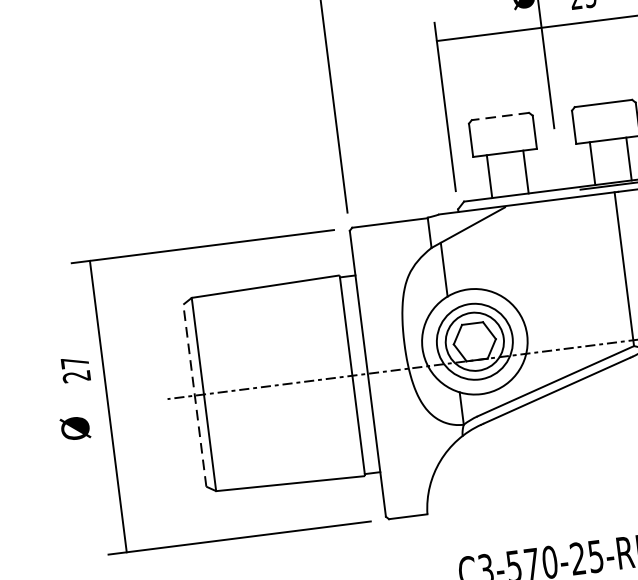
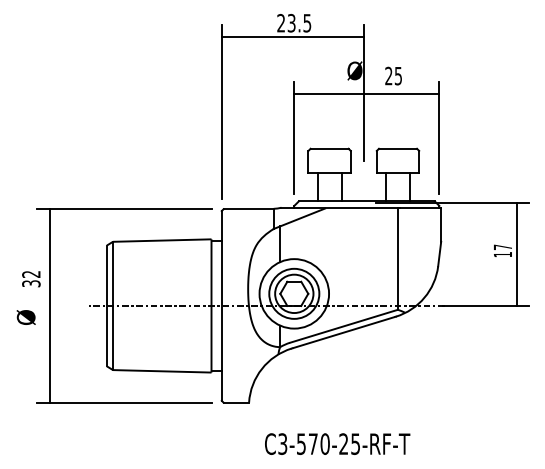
line: (500, 116) -> (329, 148), dashed -> solid
text: (76, 370) -> (31, 279), 27 -> 32
line: (194, 395) -> (106, 305), dashed -> solid

